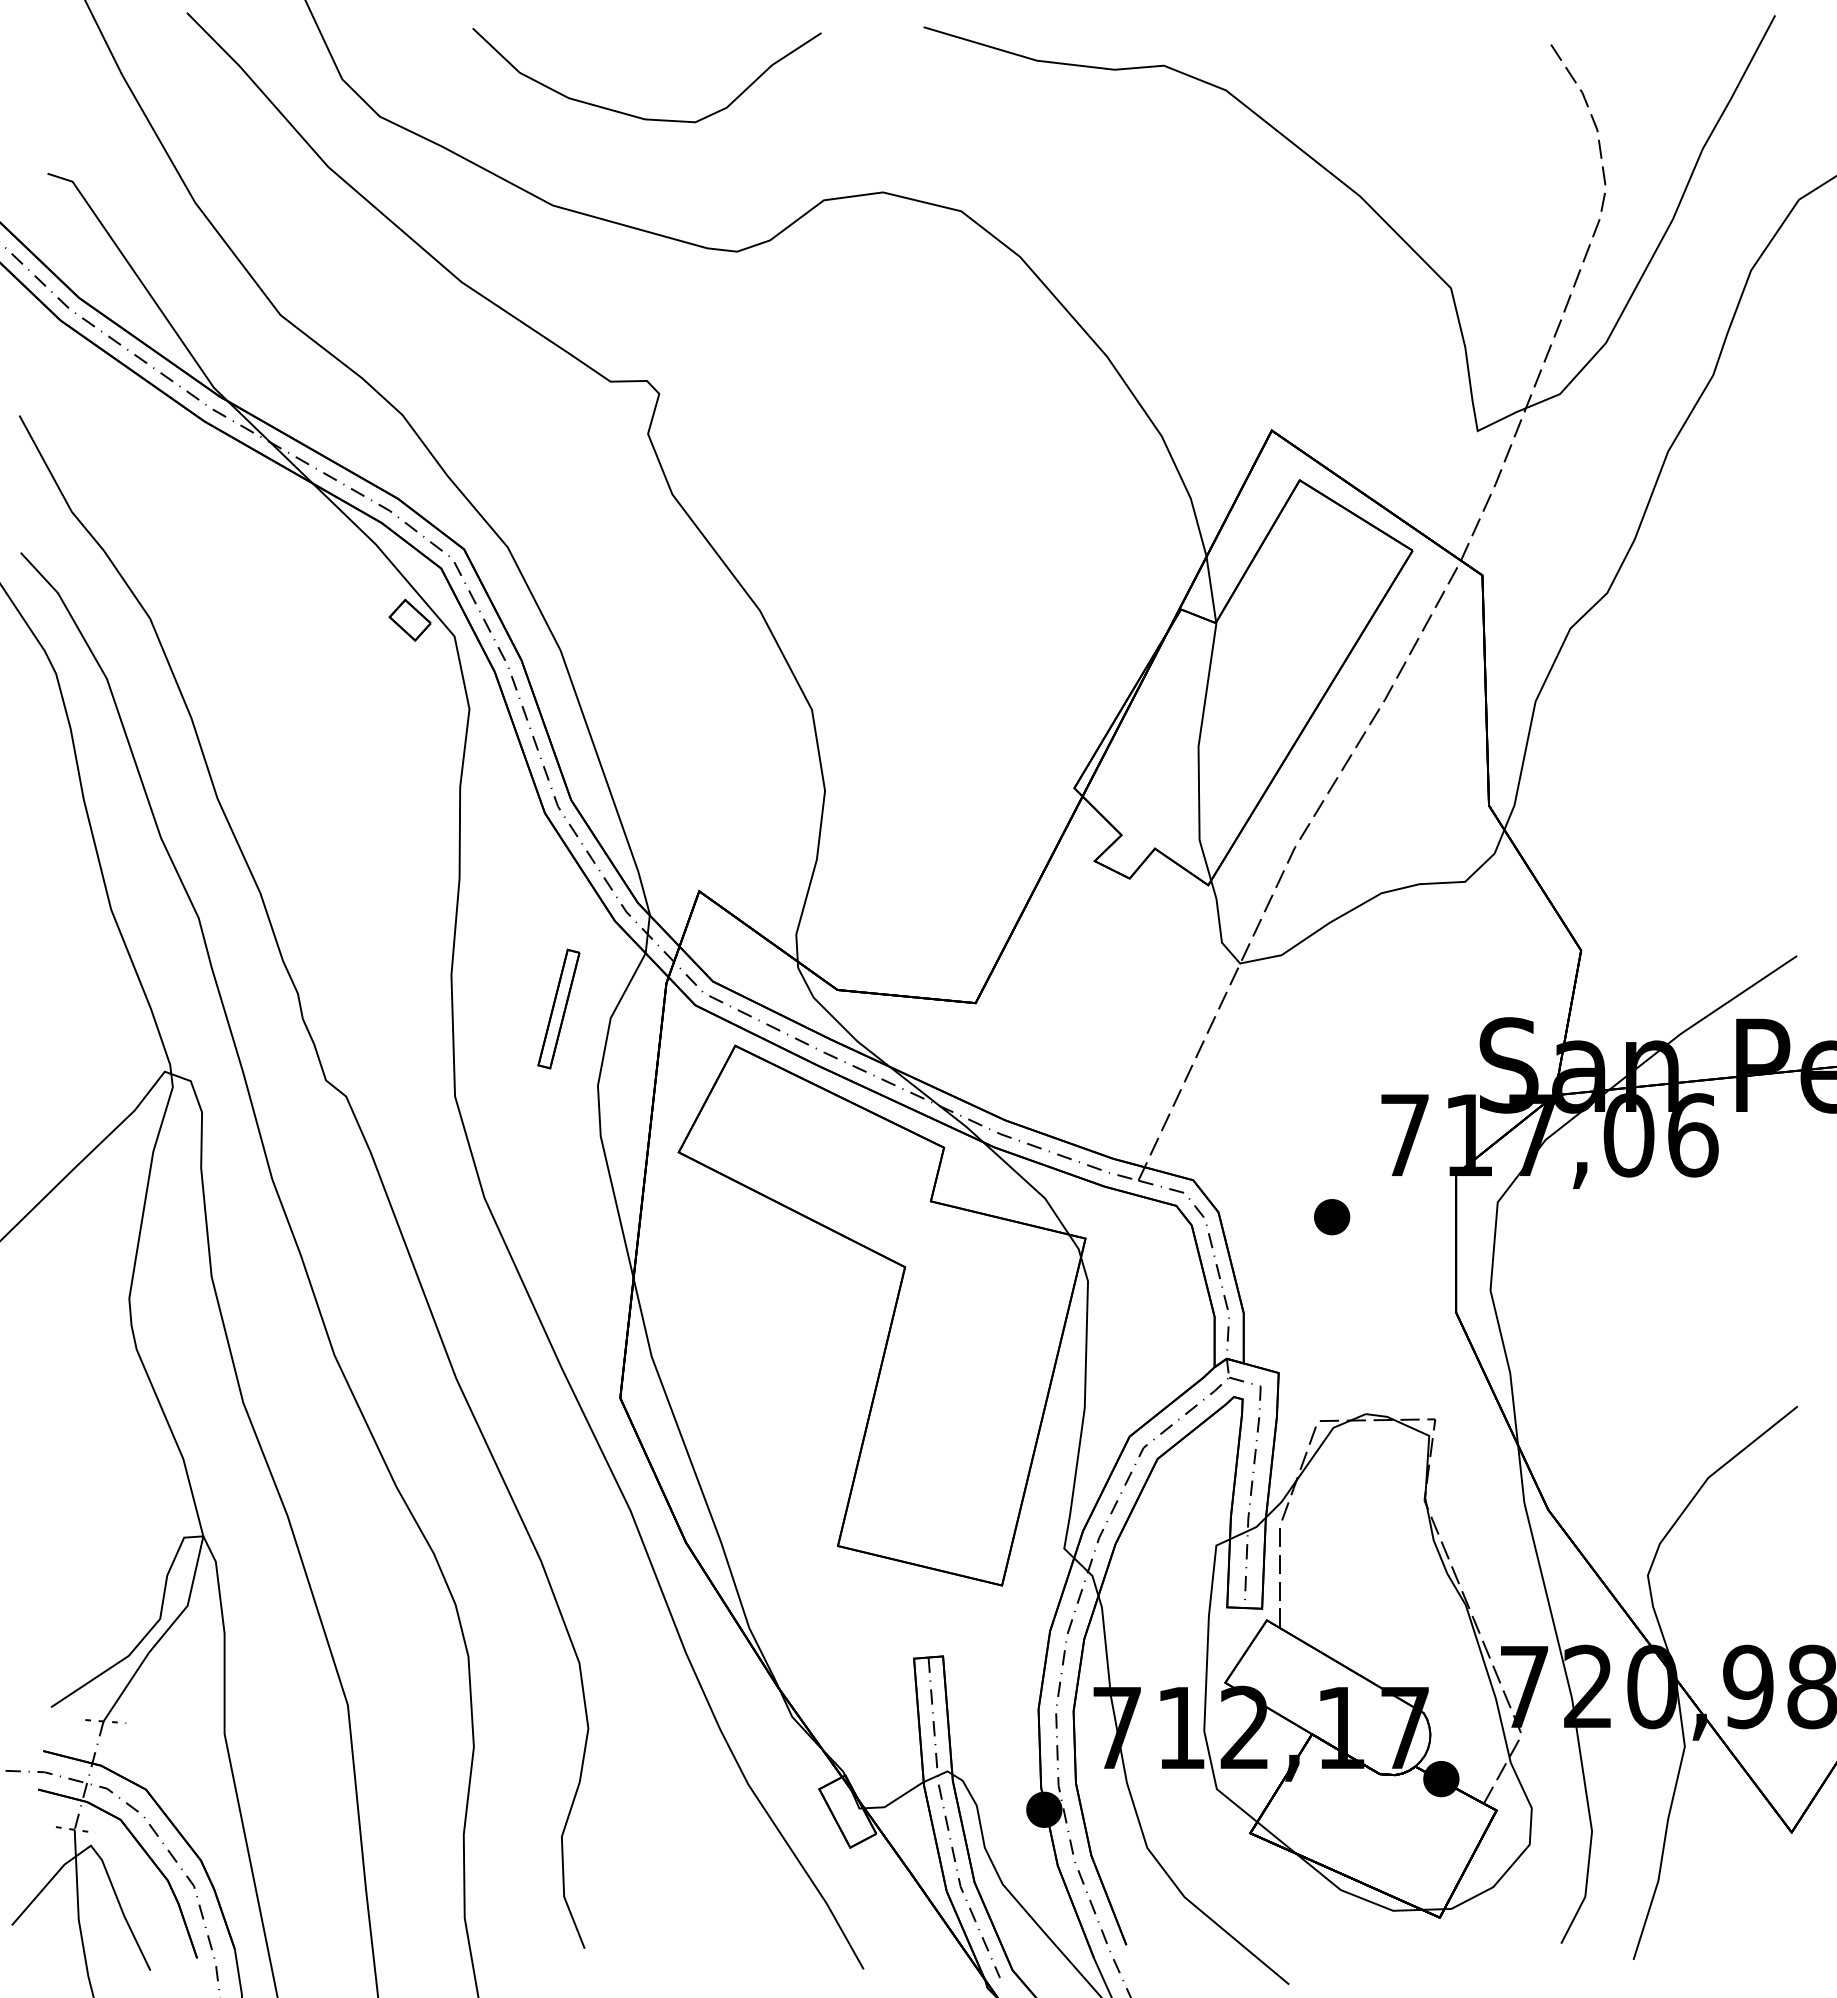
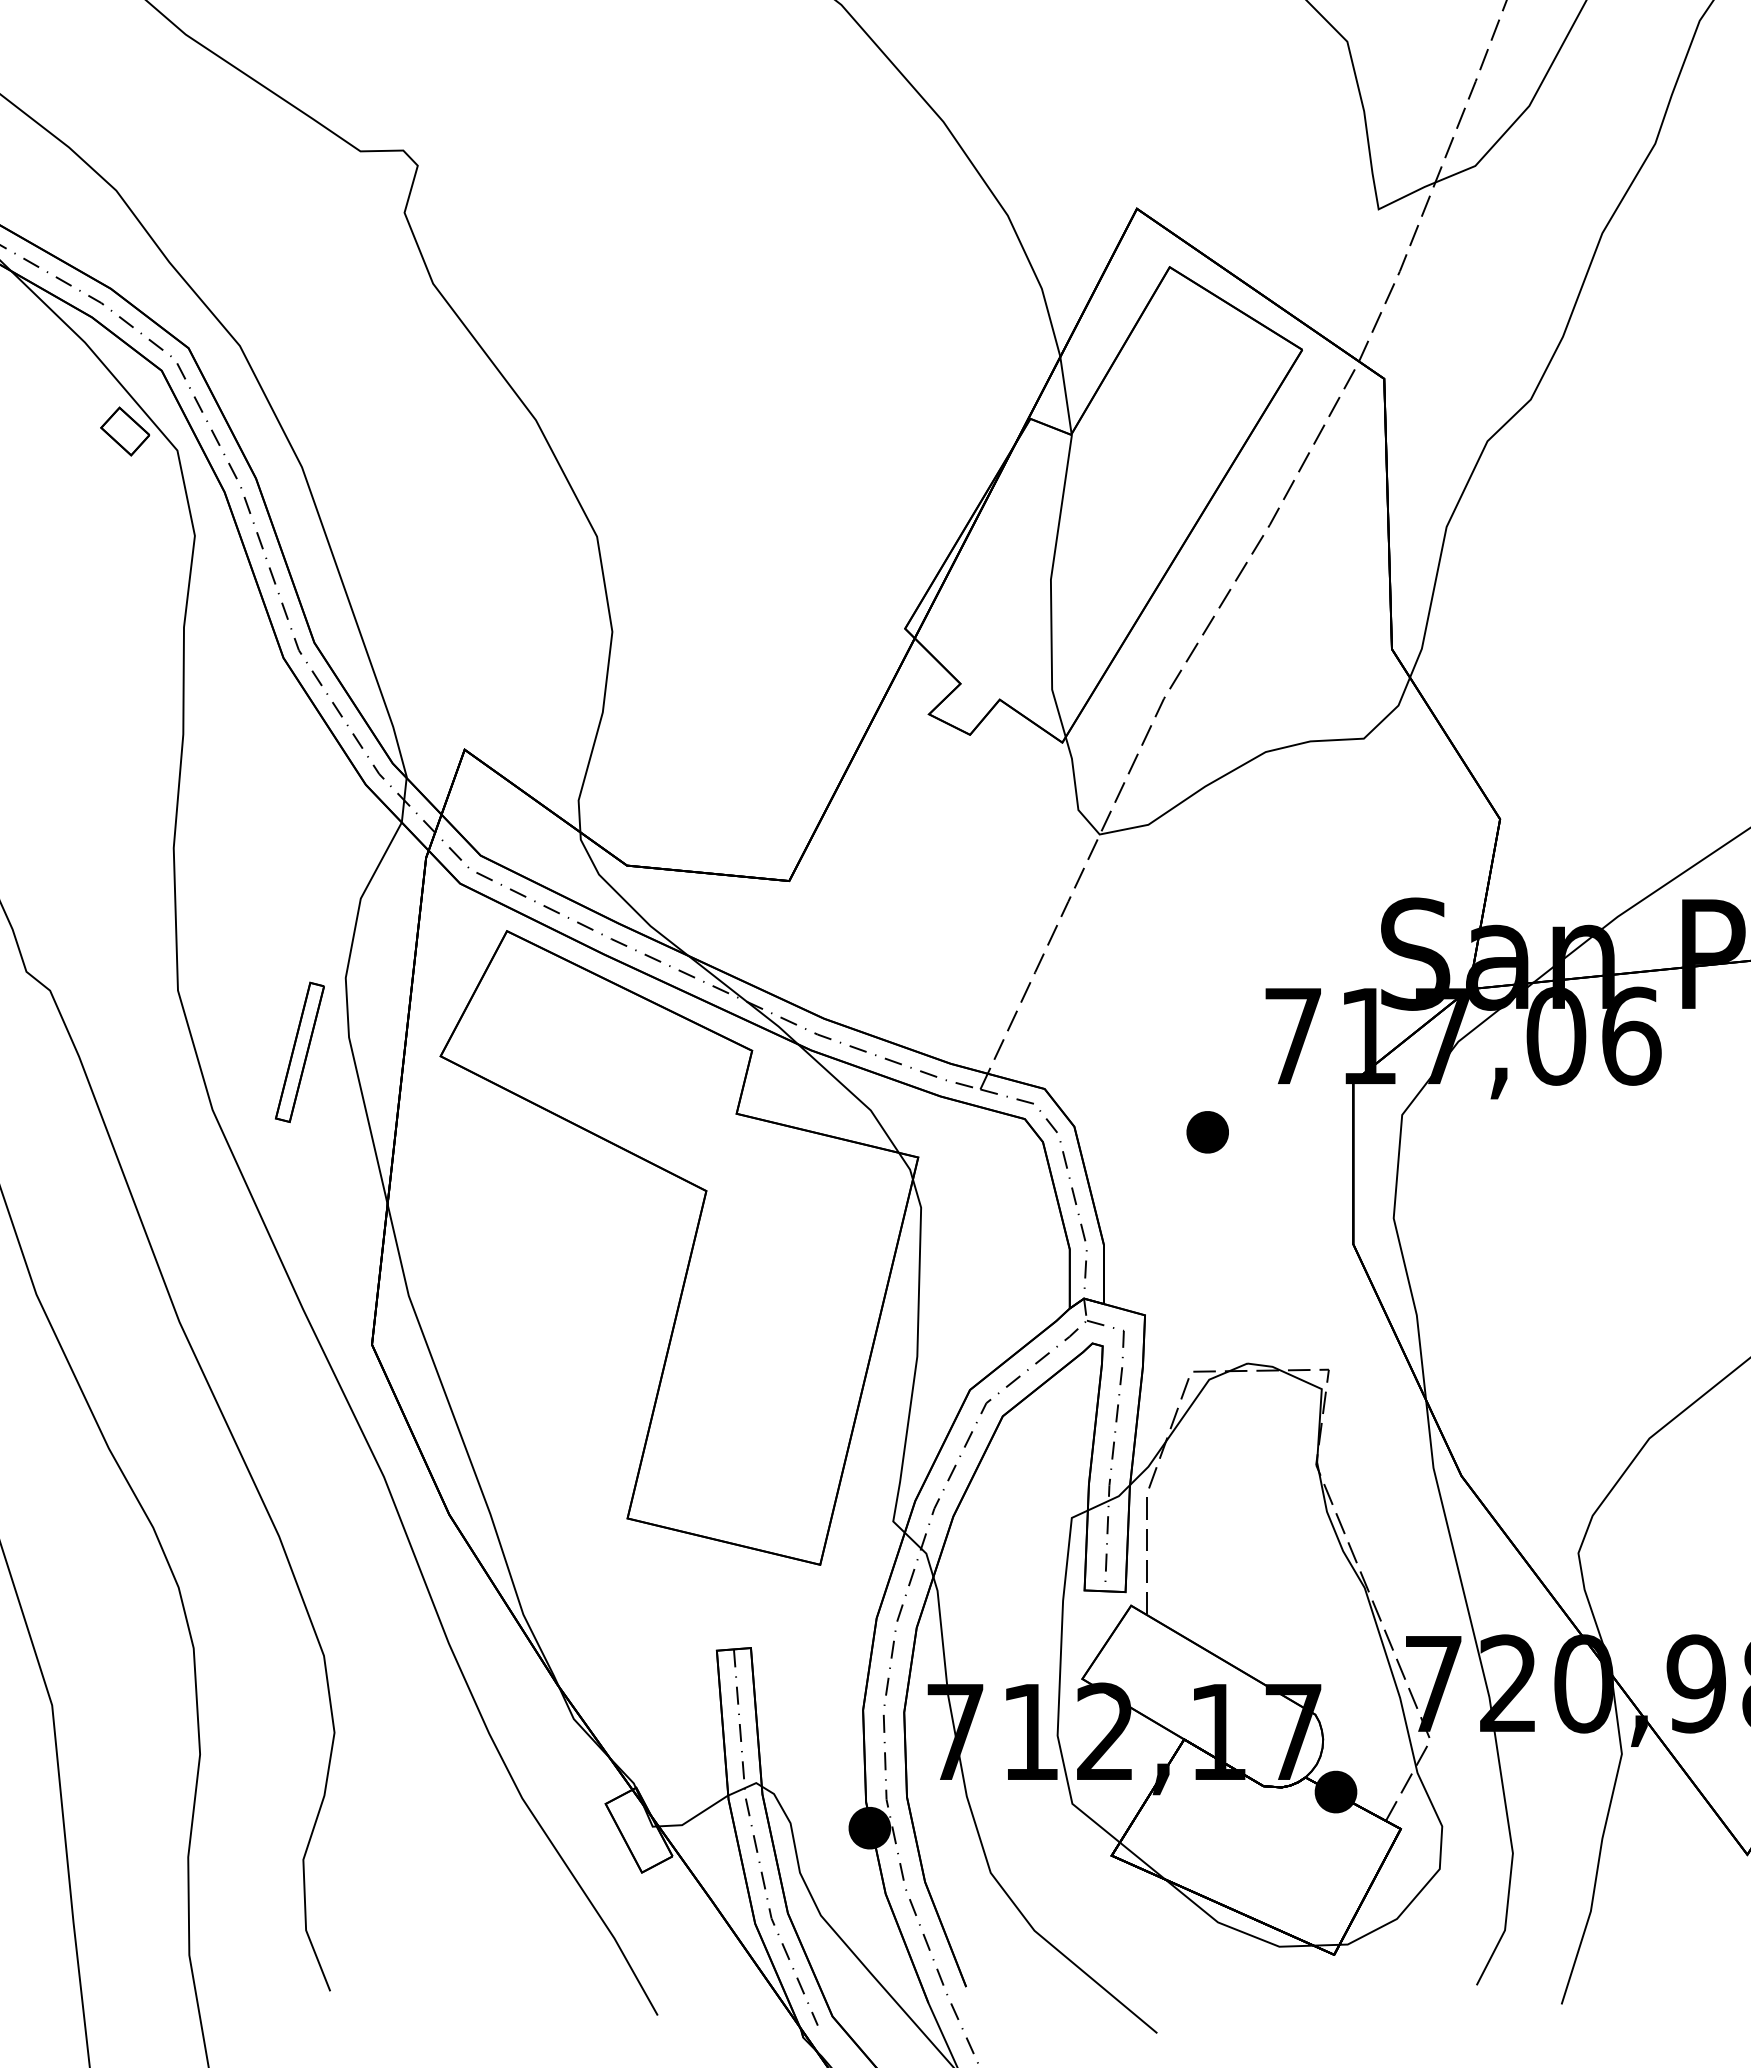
part: (558, 1008) -> (299, 1051), moved

